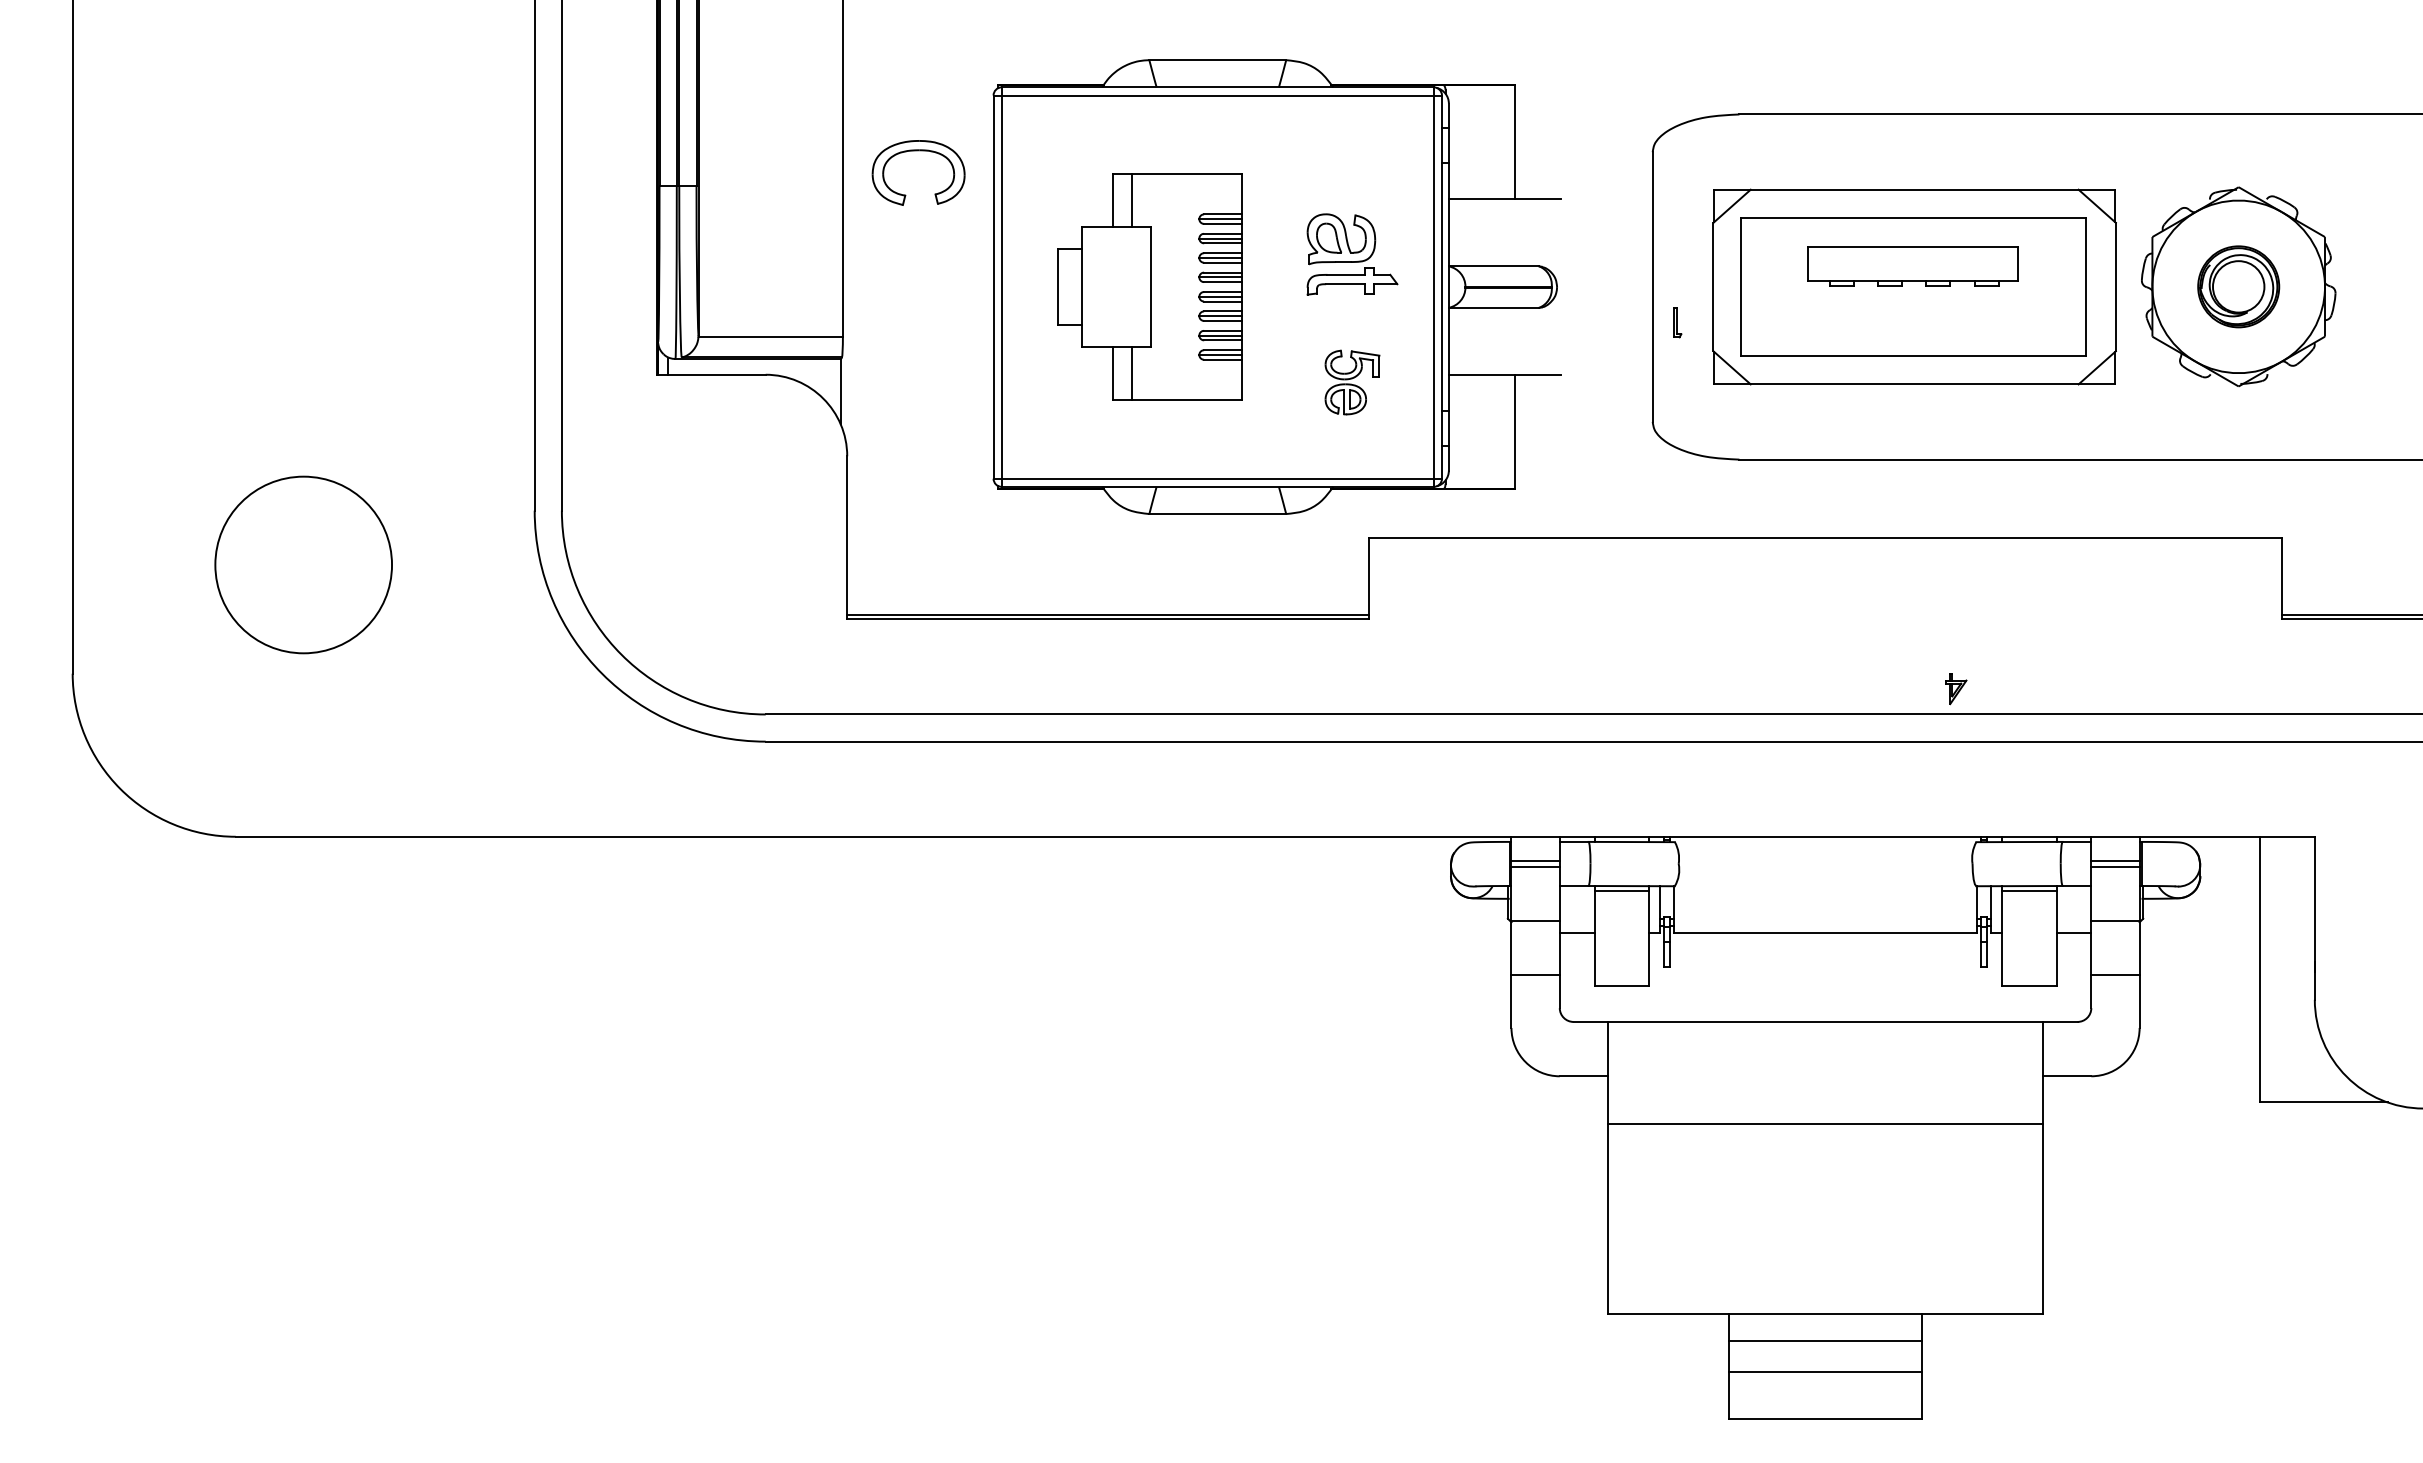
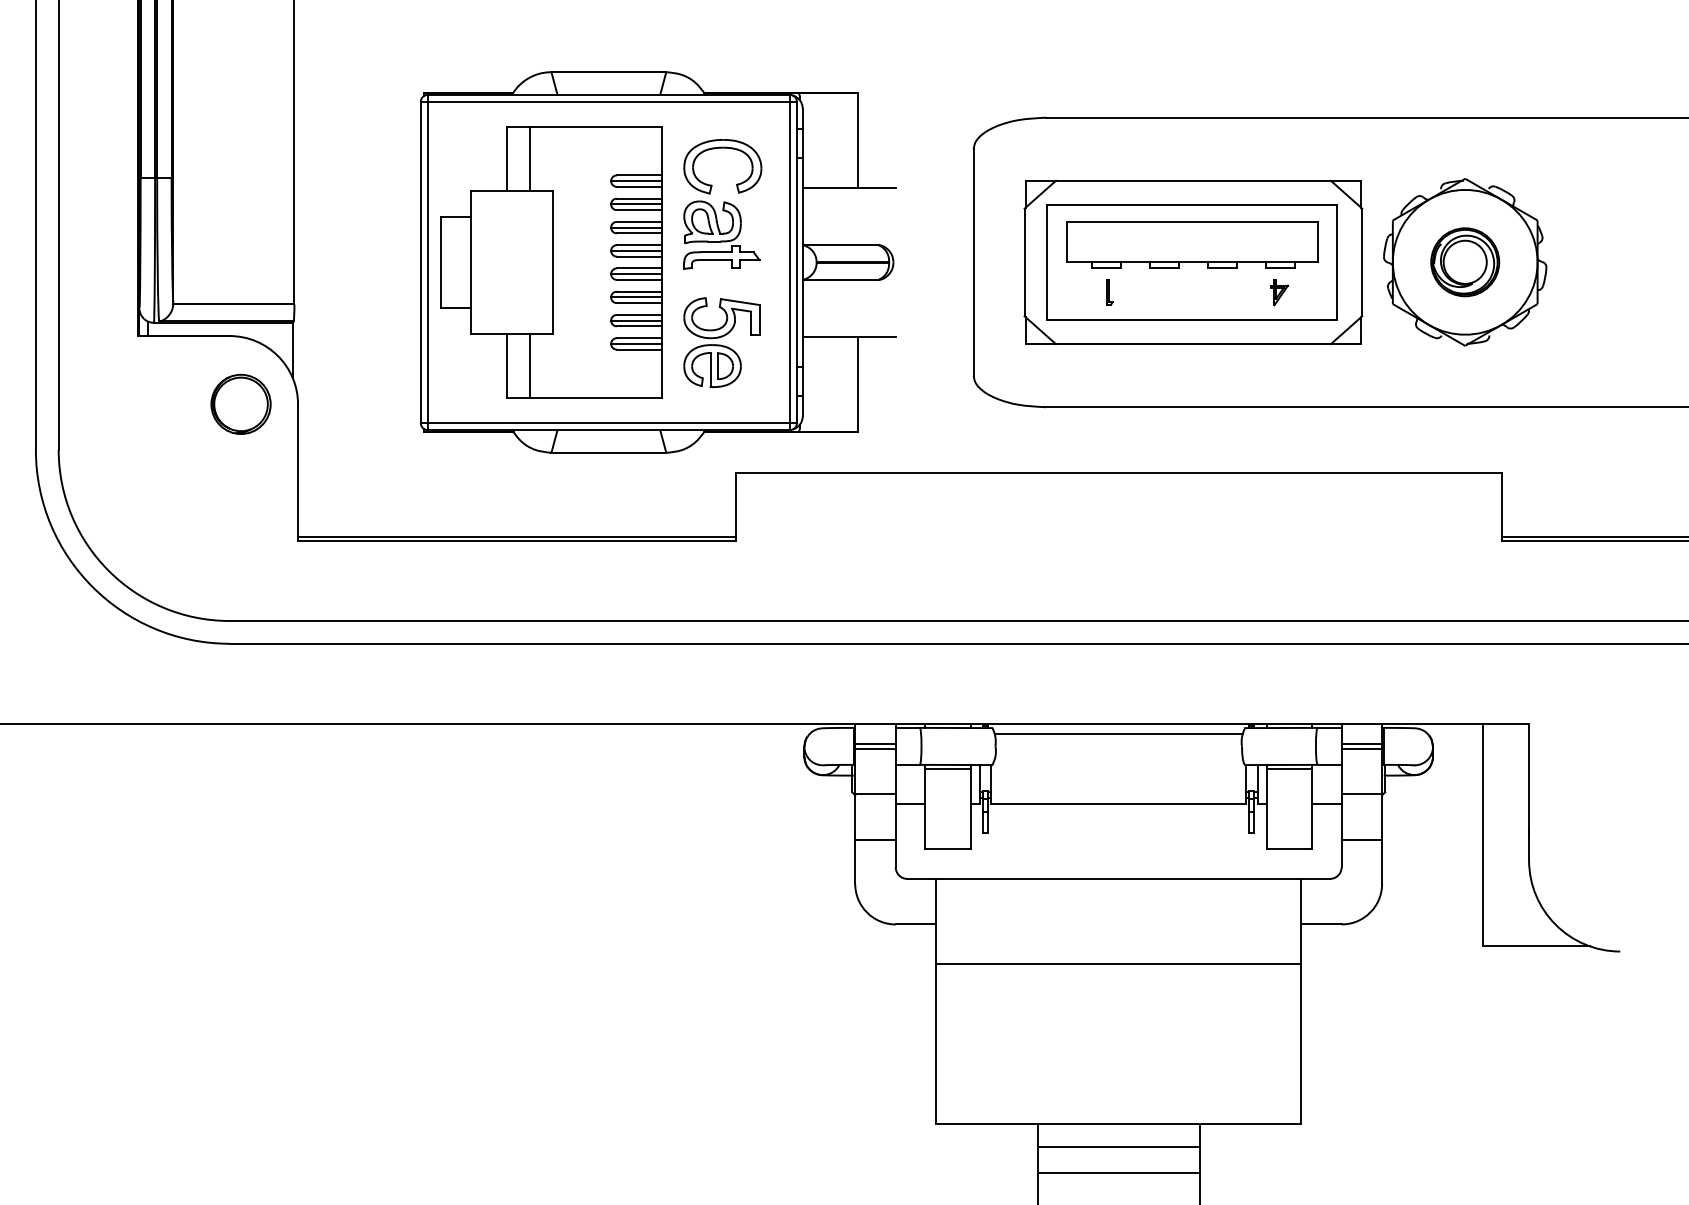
part: (918, 151) -> (722, 148), moved
part: (1912, 266) -> (1191, 245), size x1.43
part: (1149, 286) -> (551, 262), size x1.43
part: (1677, 322) -> (1109, 292), moved
part: (1352, 382) -> (721, 342), size x1.67
part: (779, 456) -> (241, 404), added
part: (1956, 689) -> (1279, 293), moved
line: (1825, 849) -> (1118, 734), added

